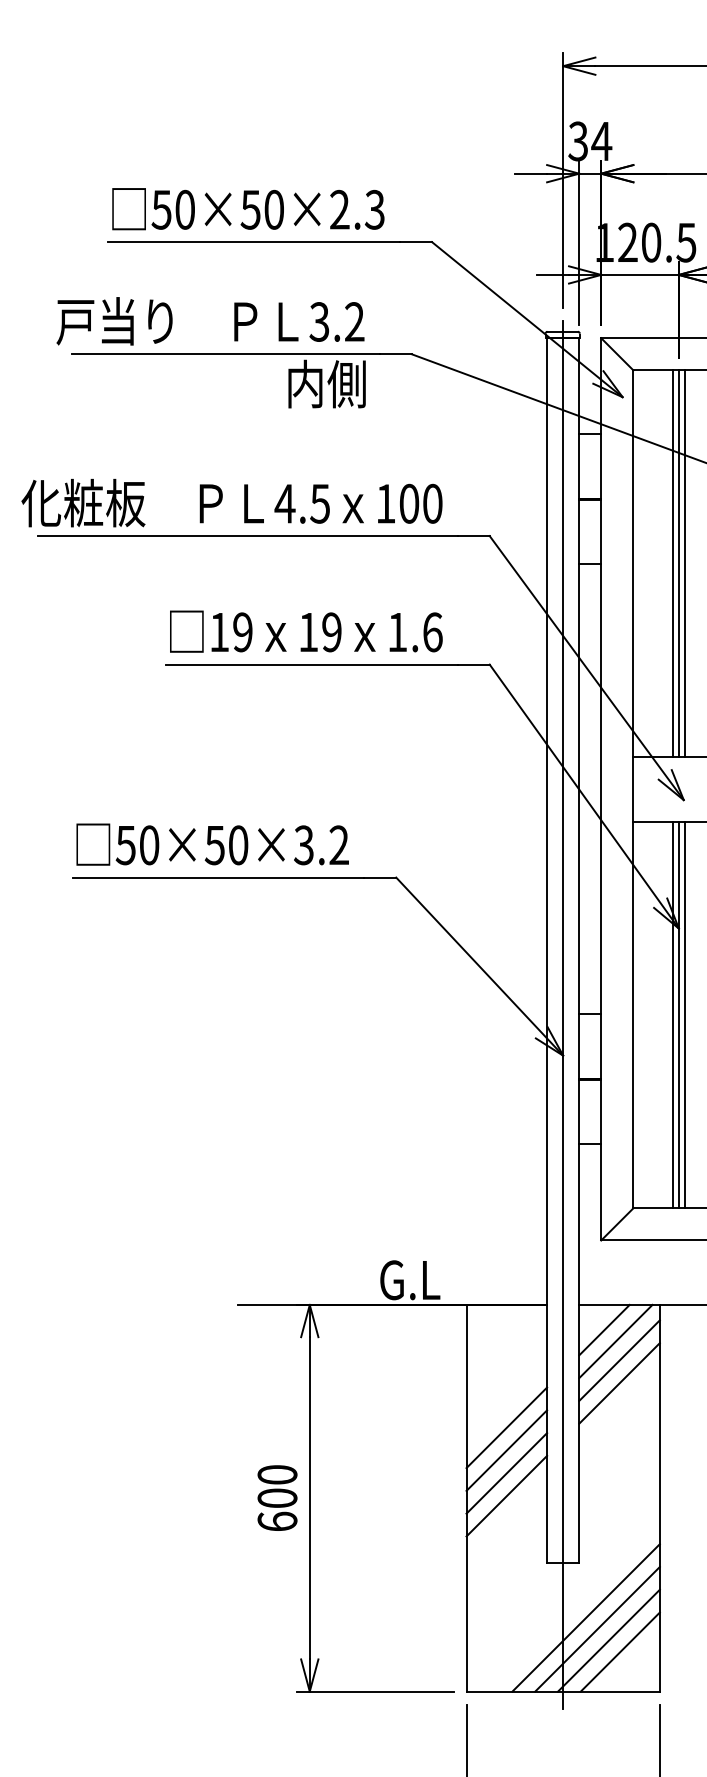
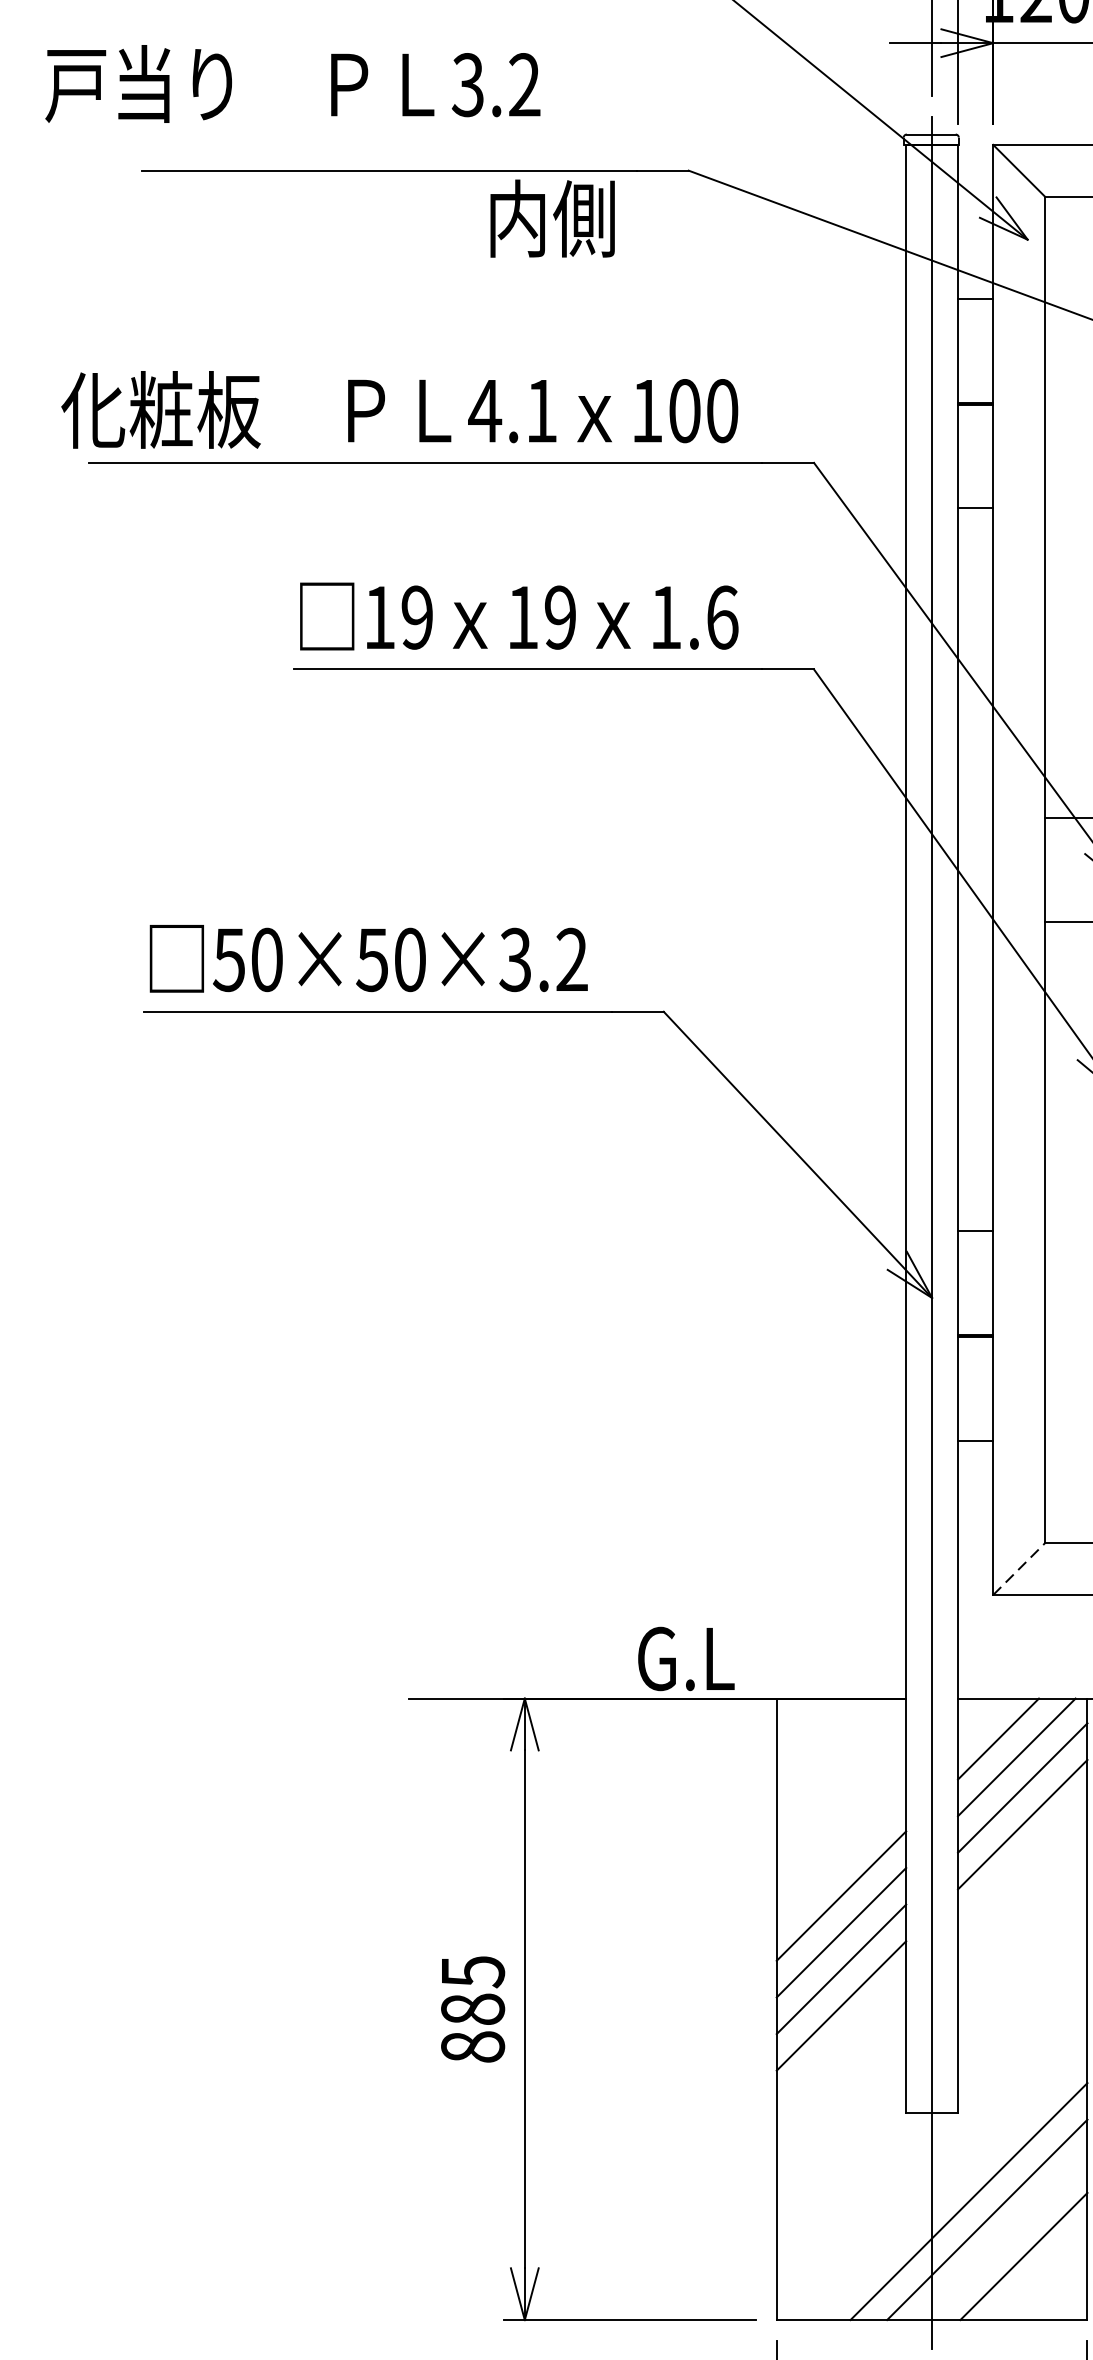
text: (210, 321) -> (292, 84), moved
text: (319, 503) -> (540, 410), 4.5 -> 4.1
line: (617, 1224) -> (1019, 1569), solid -> dashed
text: (277, 1498) -> (472, 2009), 600 -> 885
line: (608, 1640) -> (1004, 2237), removed

